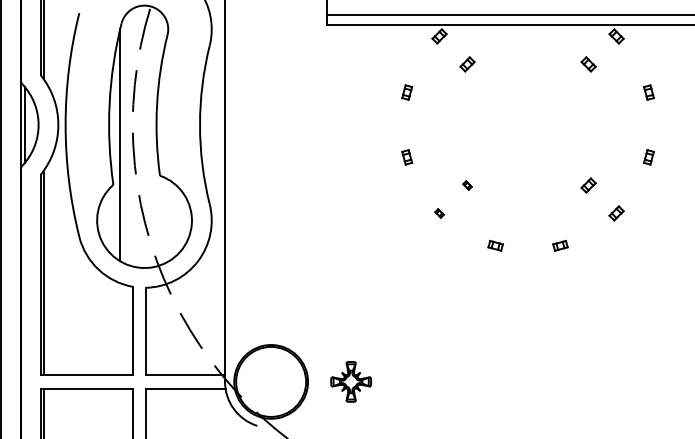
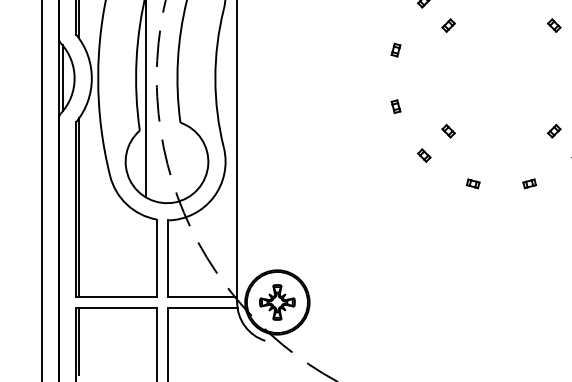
part: (467, 185) -> (448, 131), size x1.67
part: (439, 213) -> (424, 155), size x1.67
part: (350, 381) -> (276, 302), moved

